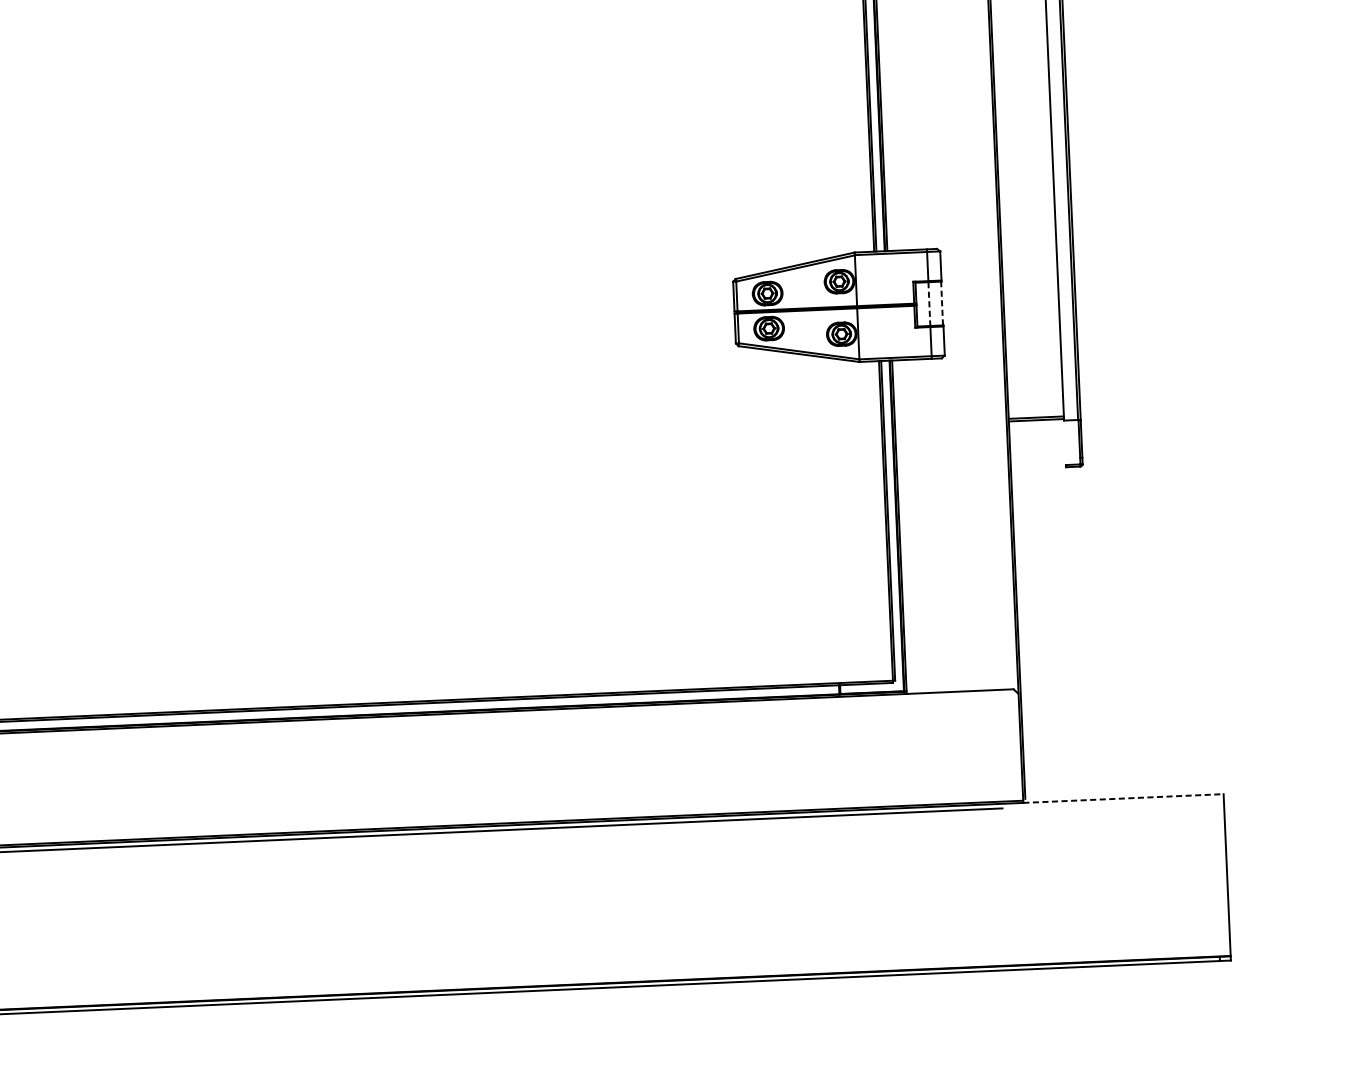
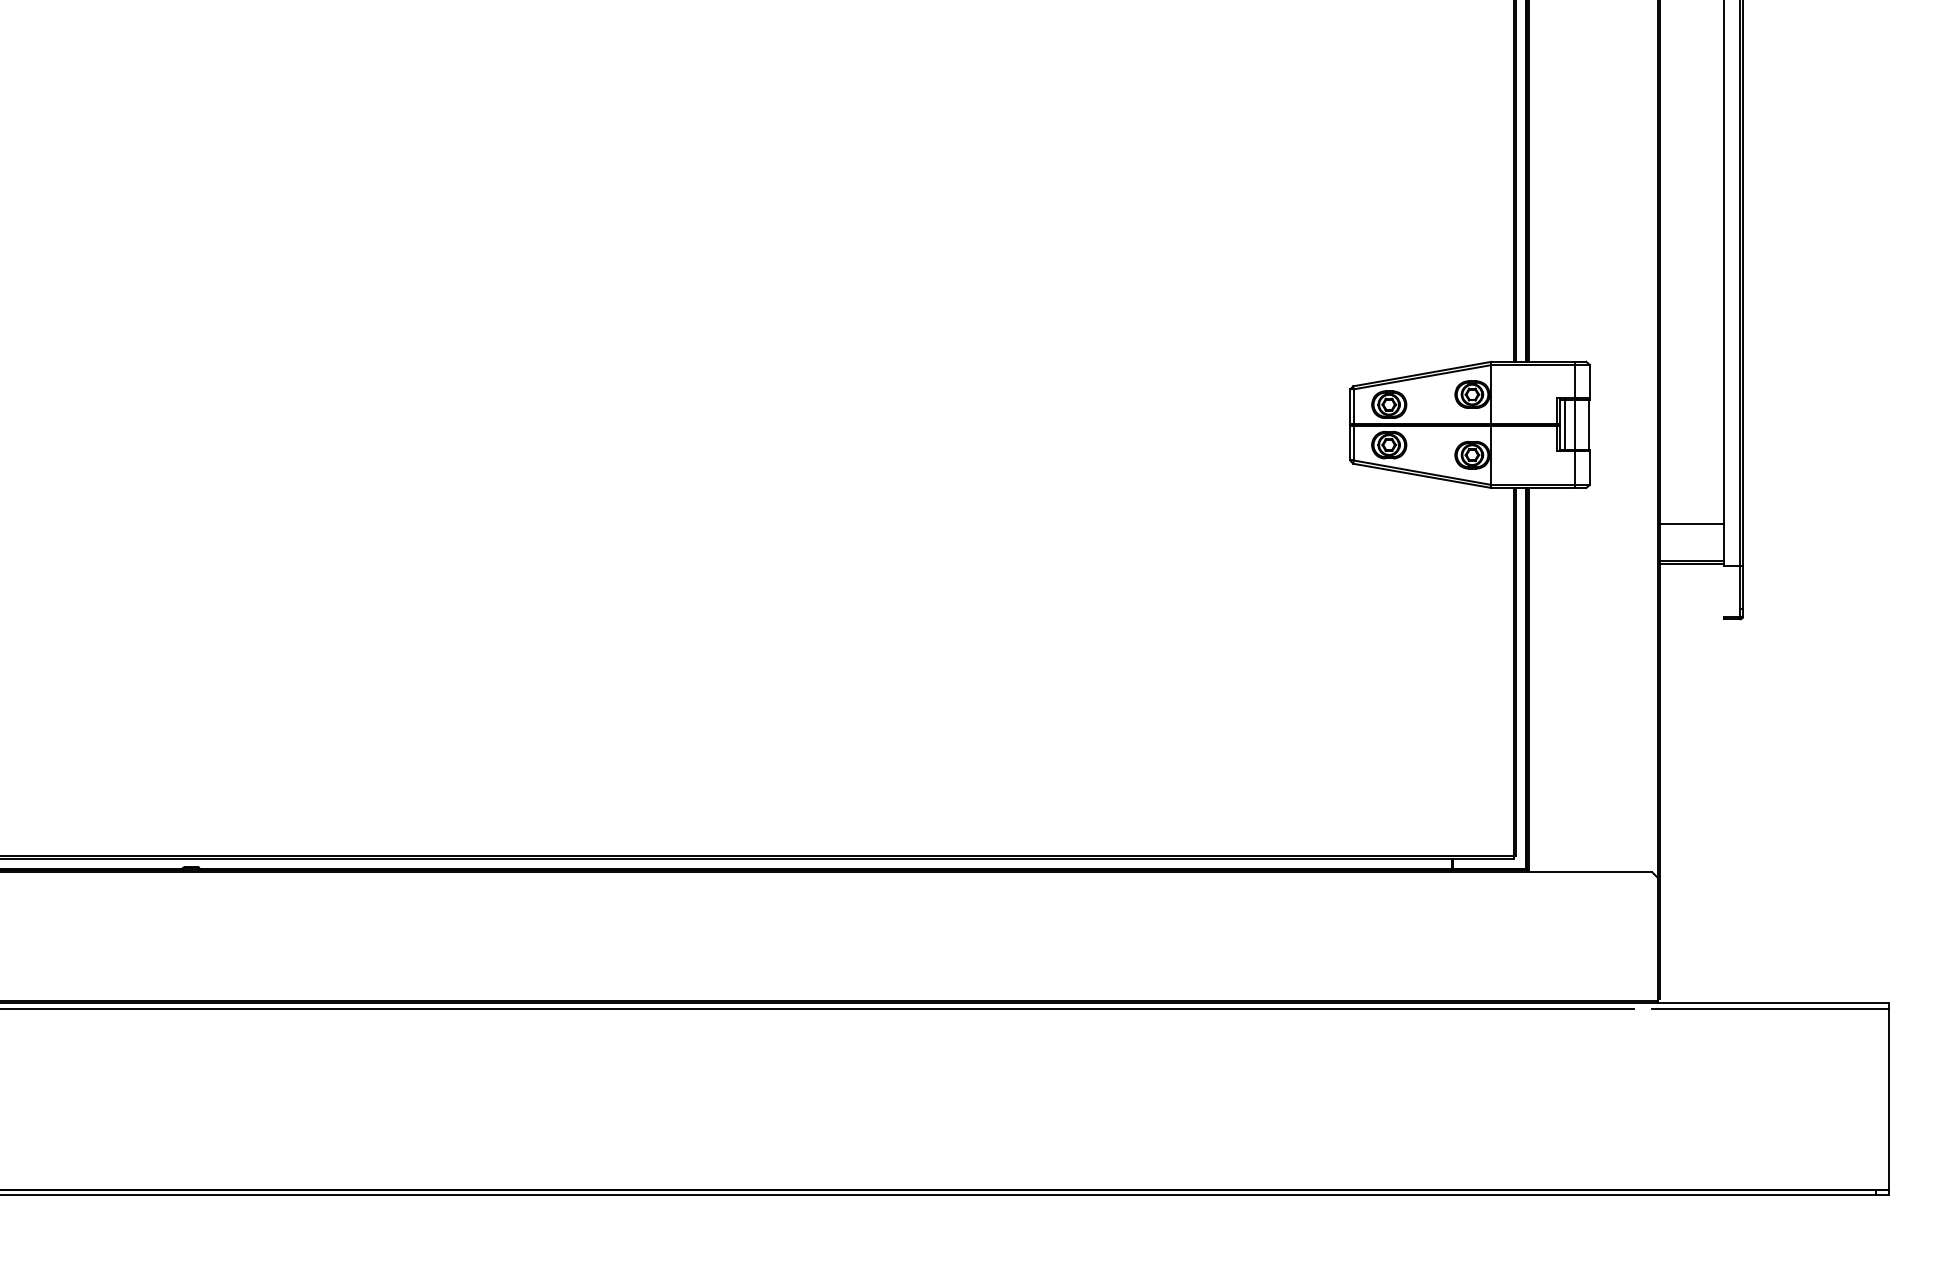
line: (942, 303) -> (1589, 424), dashed -> solid
line: (920, 304) -> (1564, 424), added
line: (929, 304) -> (1574, 425), dashed -> solid
line: (1034, 385) -> (1691, 523), added
line: (1123, 798) -> (1773, 1003), dashed -> solid
line: (1120, 803) -> (1769, 1008), added

